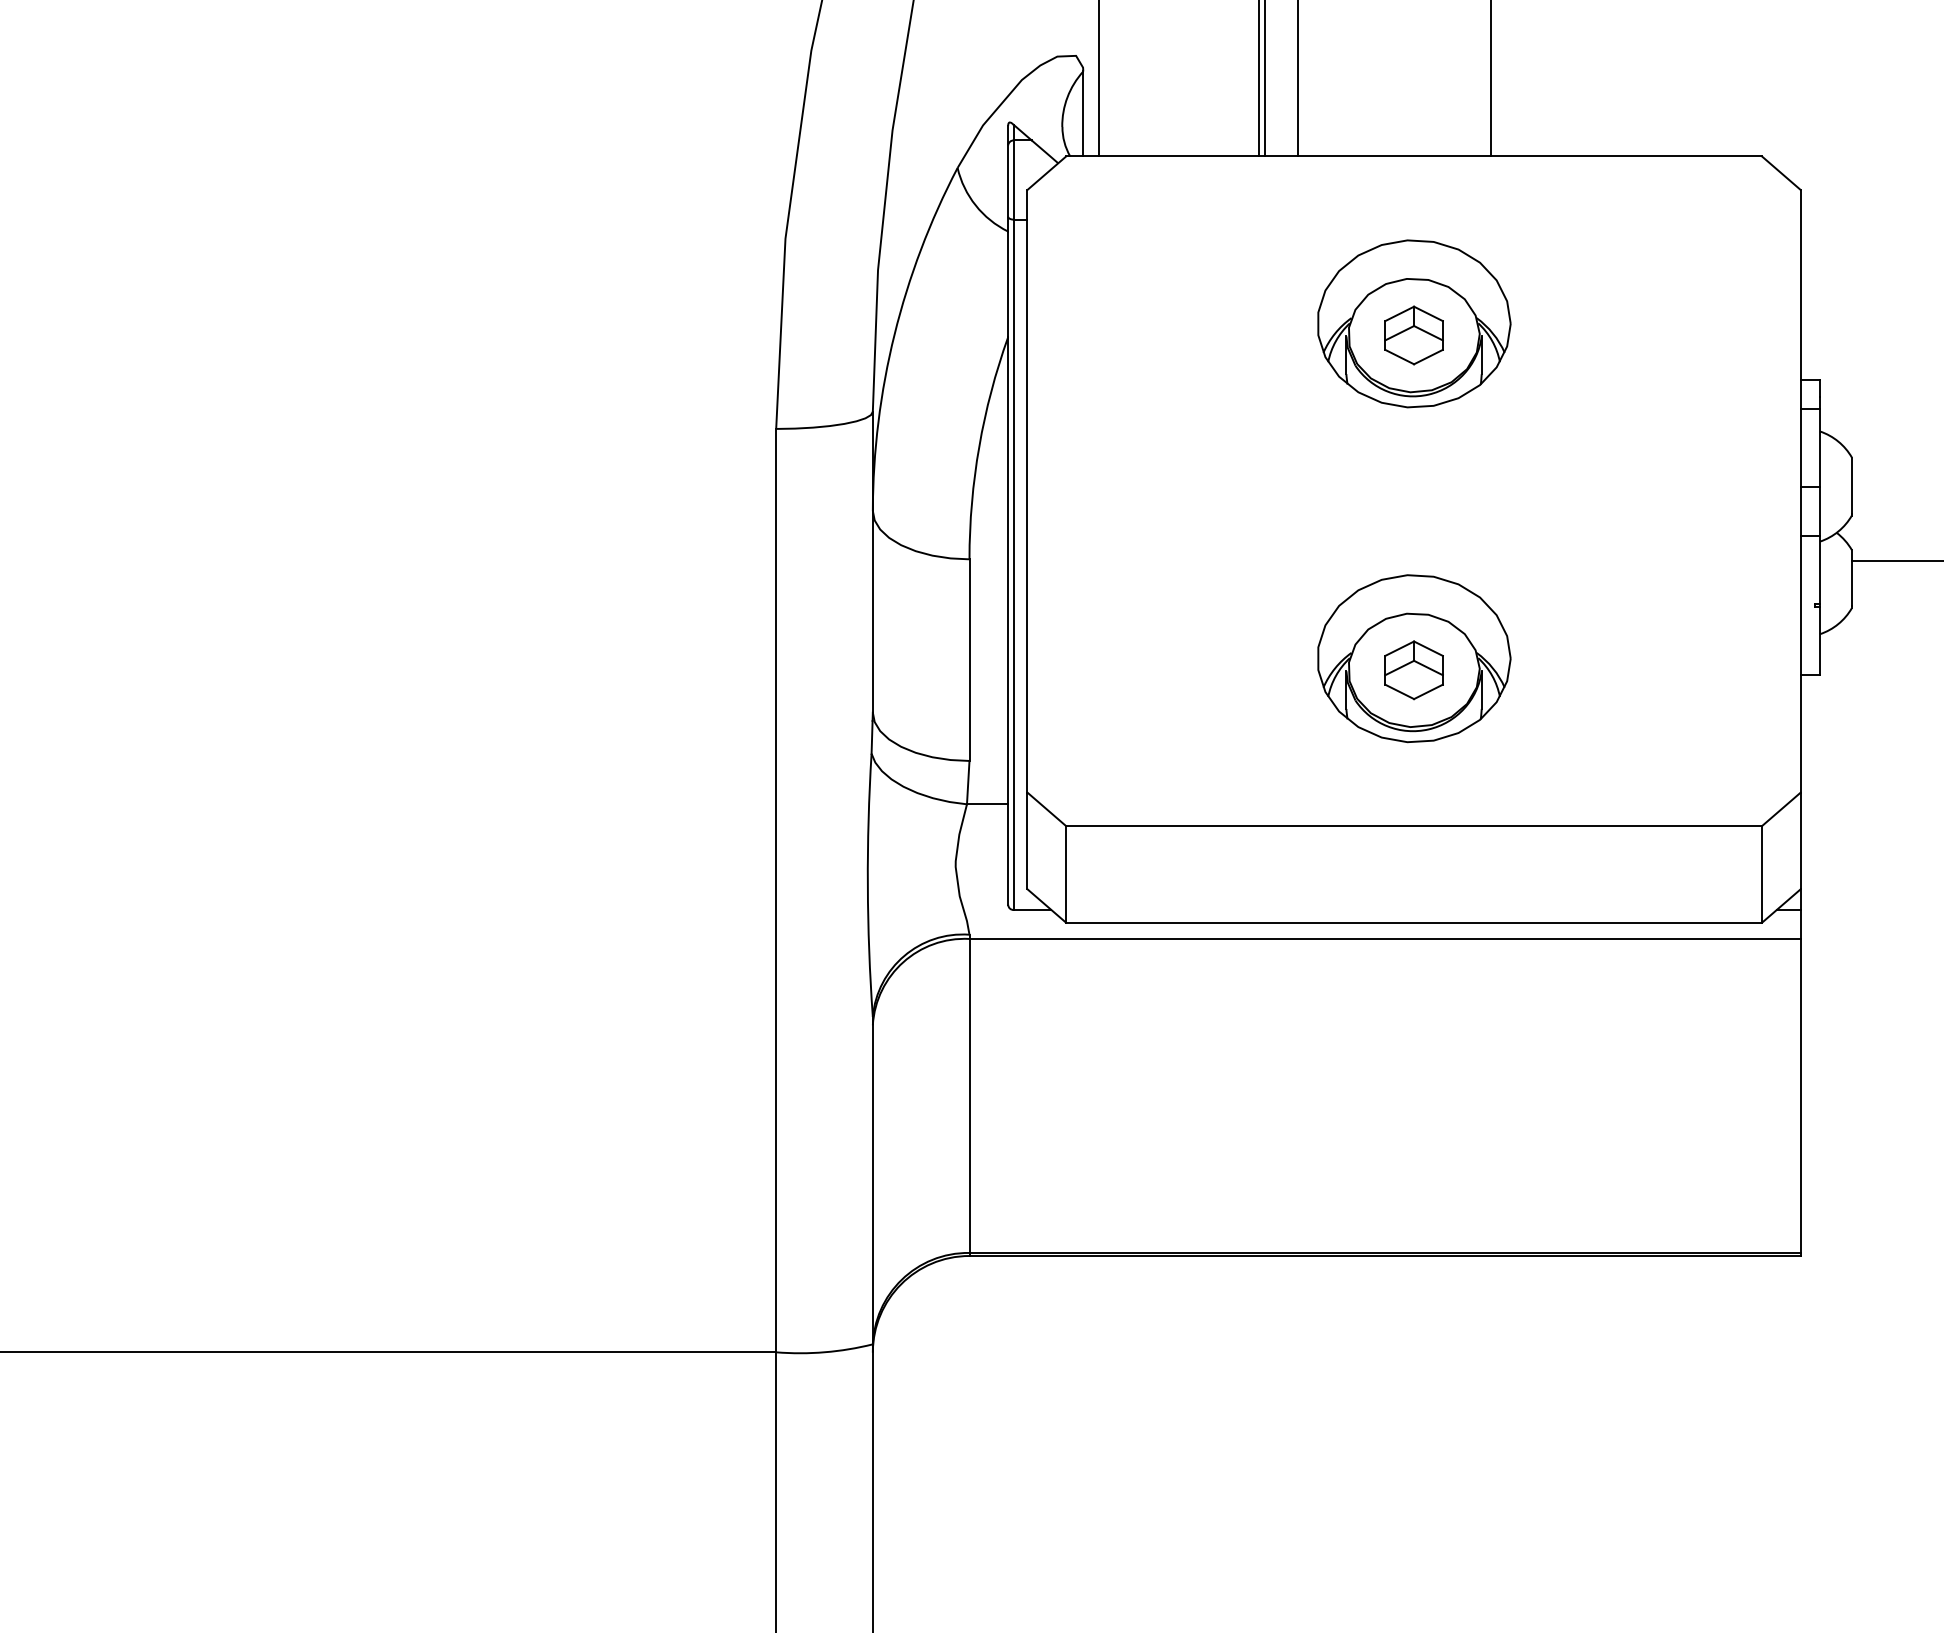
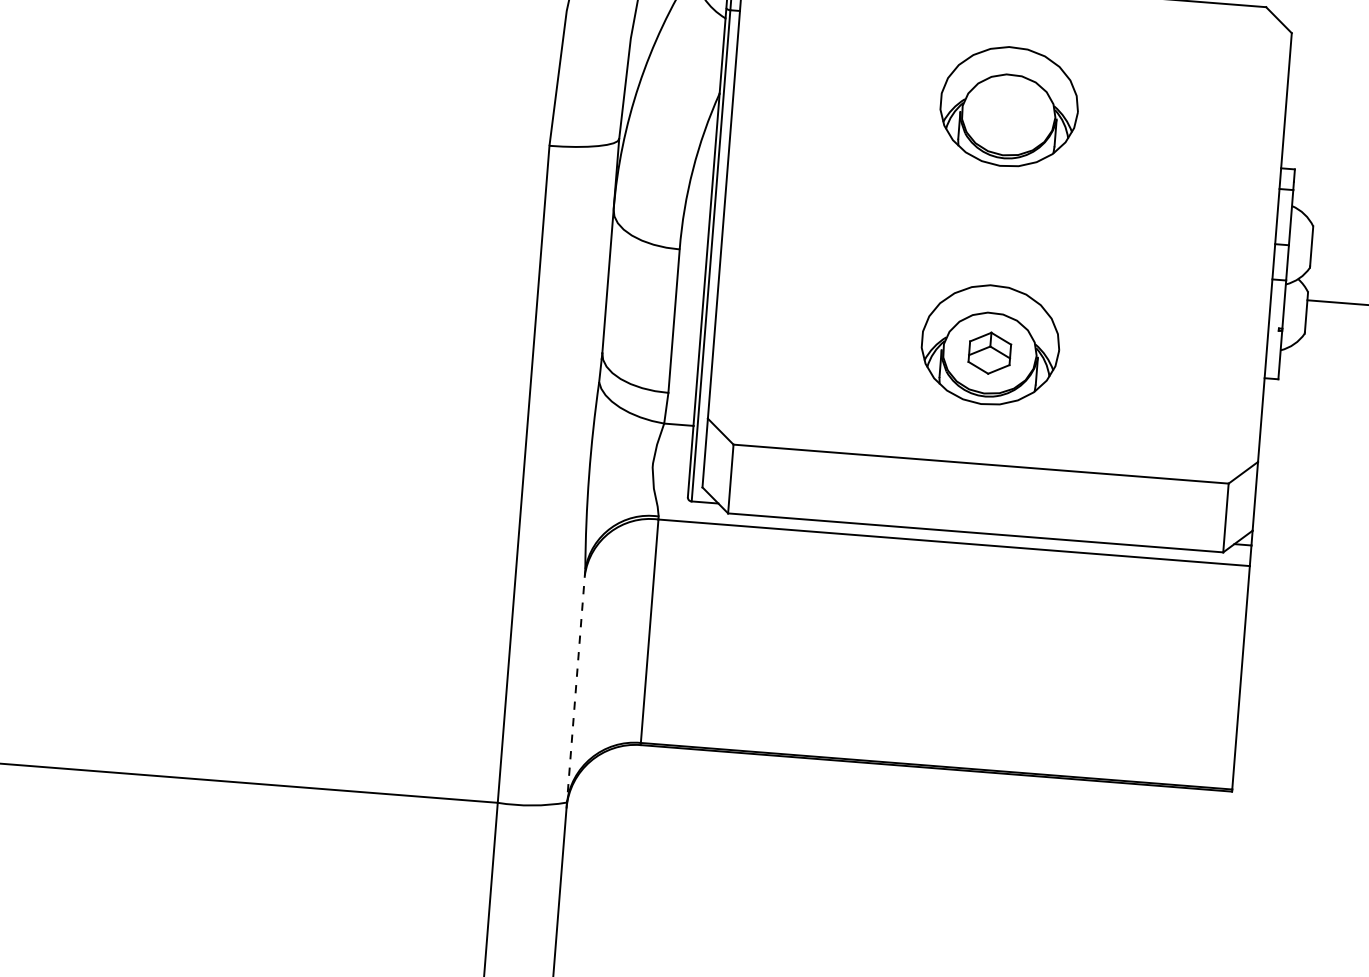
part: (1413, 335) -> (1008, 115), removed
line: (872, 1180) -> (575, 685), solid -> dashed

